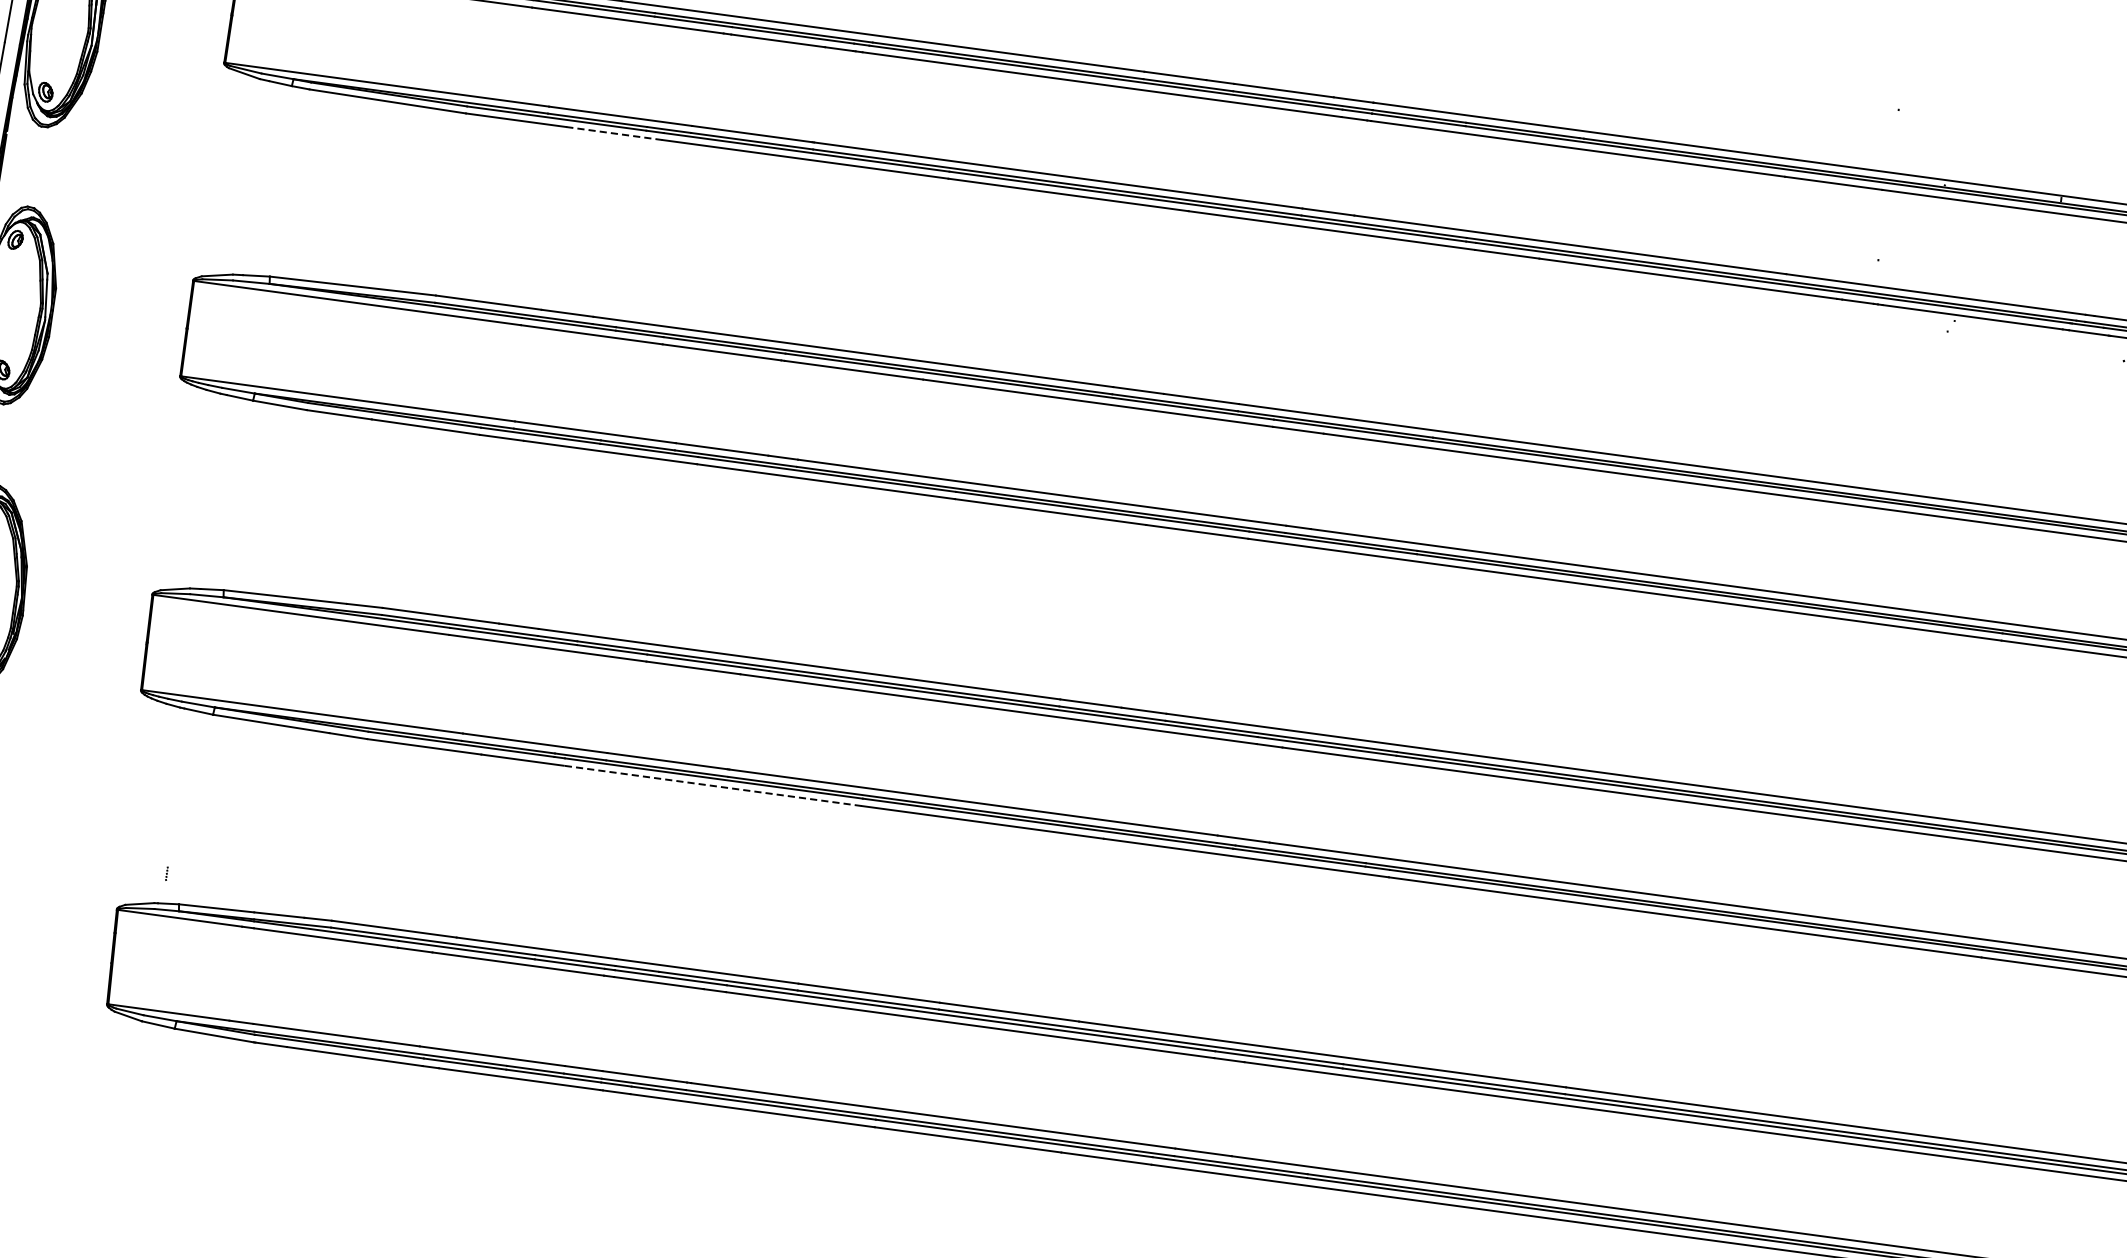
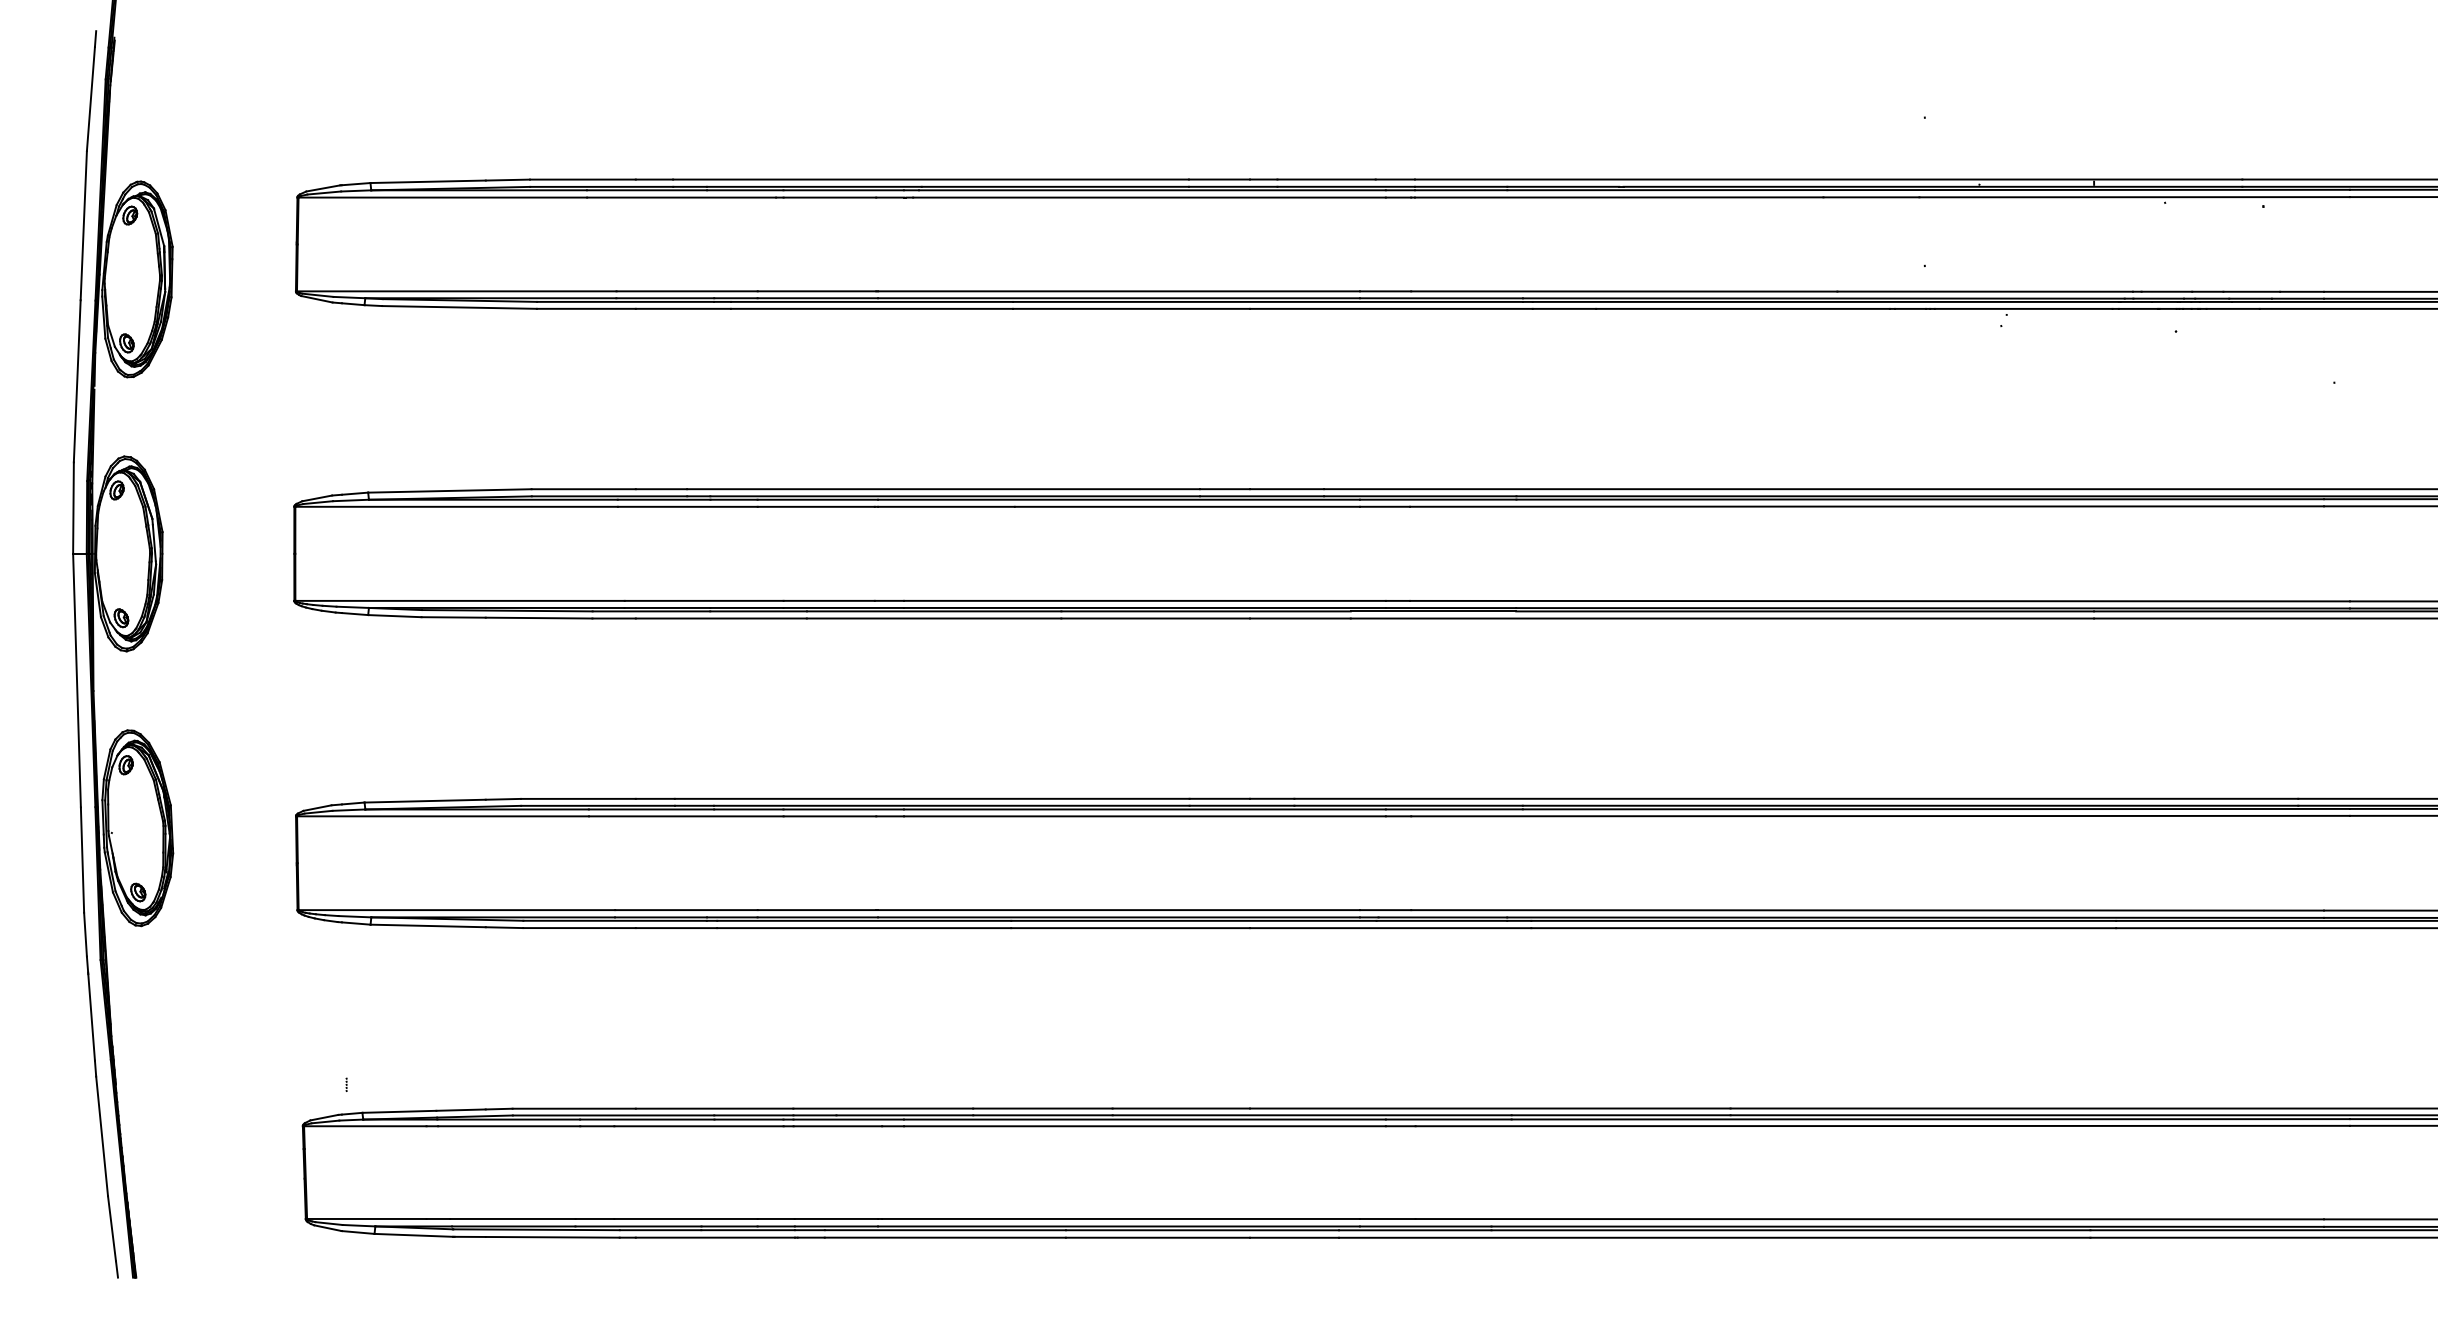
line: (614, 133) -> (683, 308), dashed -> solid
line: (712, 786) -> (863, 928), dashed -> solid

